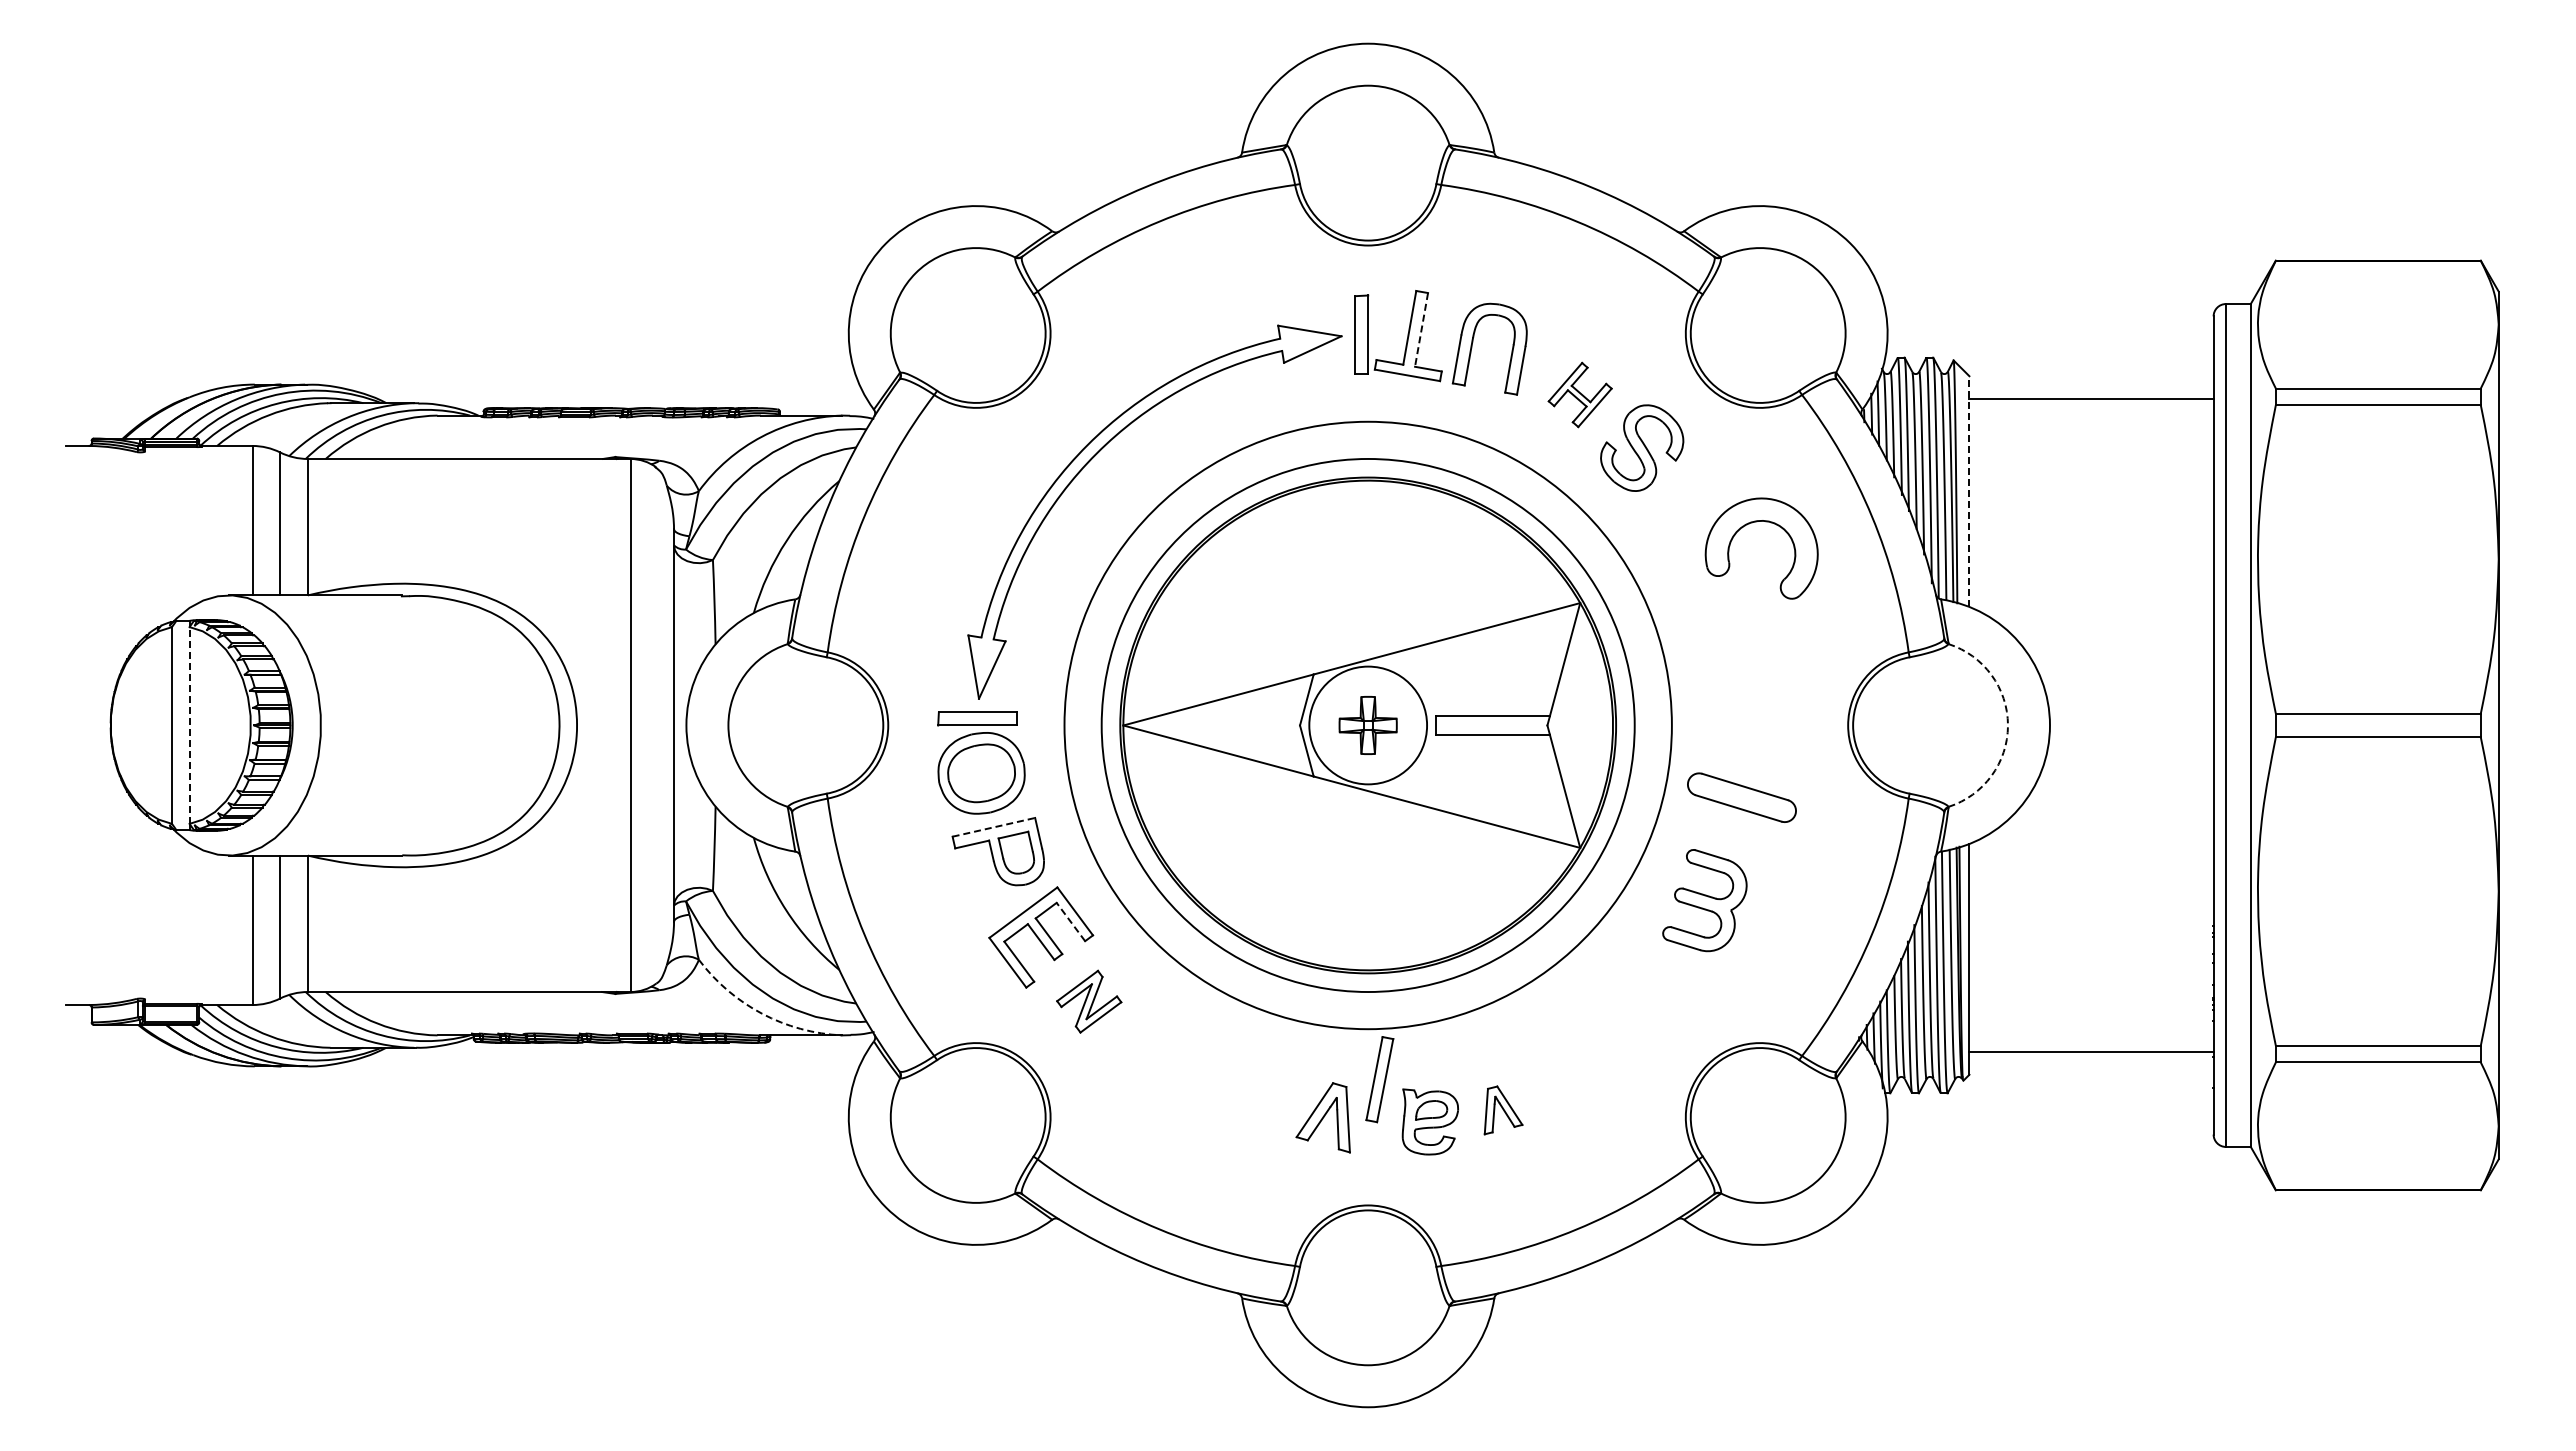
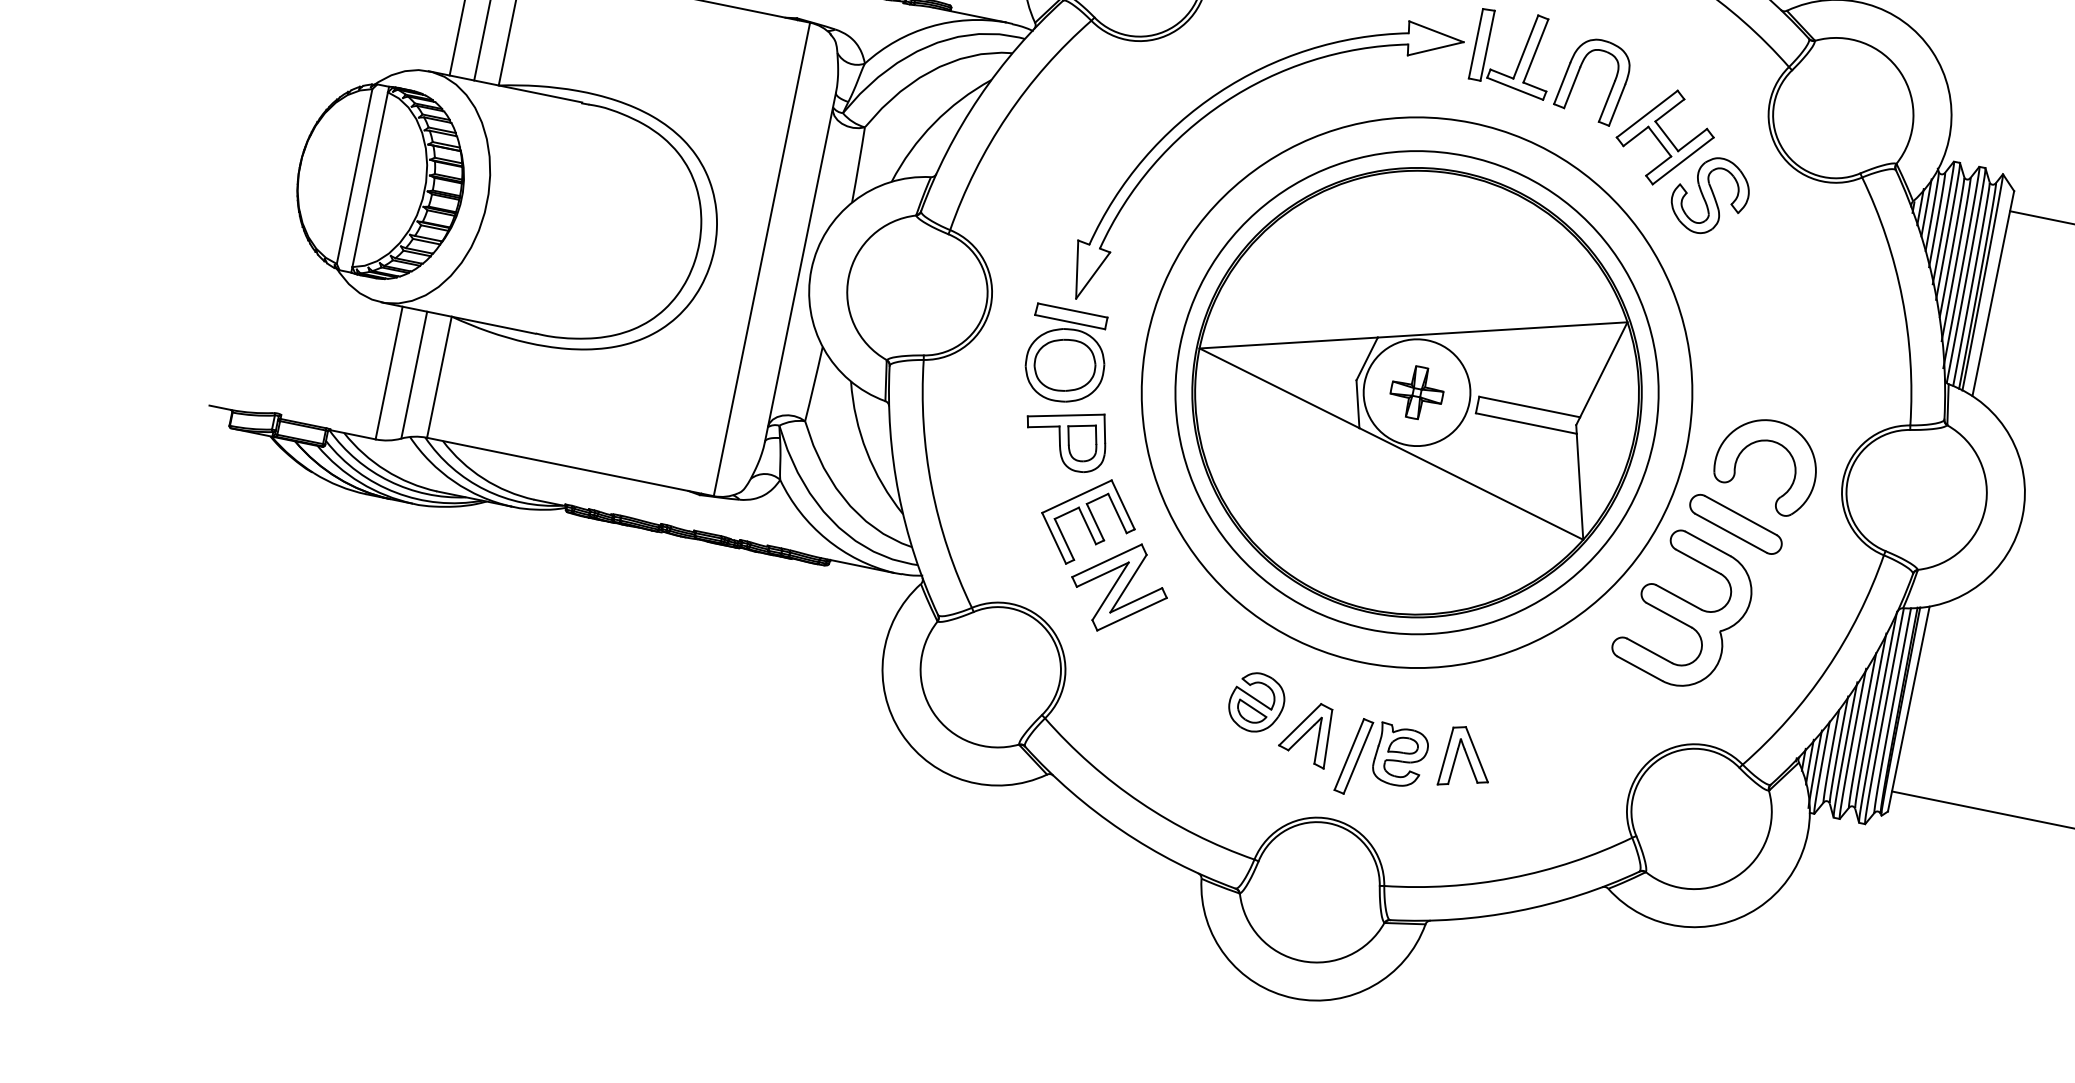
line: (1421, 330) -> (1535, 51), dashed -> solid
part: (1579, 394) -> (1664, 136), size x1.67
line: (1969, 491) -> (1993, 293), dashed -> solid
part: (1765, 522) -> (1774, 443), moved
line: (189, 725) -> (370, 179), dashed -> solid
arc: (2007, 725) -> (1984, 508), dashed -> solid
line: (994, 827) -> (1066, 415), dashed -> solid
part: (1704, 900) -> (1684, 608), size x1.67
line: (1070, 922) -> (1117, 513), dashed -> solid
part: (1088, 1001) -> (1118, 587), size x1.67
arc: (762, 1013) -> (827, 539), dashed -> solid
part: (1379, 1079) -> (1353, 756), moved
part: (1262, 1095) -> (1256, 702), added
part: (1503, 1110) -> (1467, 759), size x1.43

